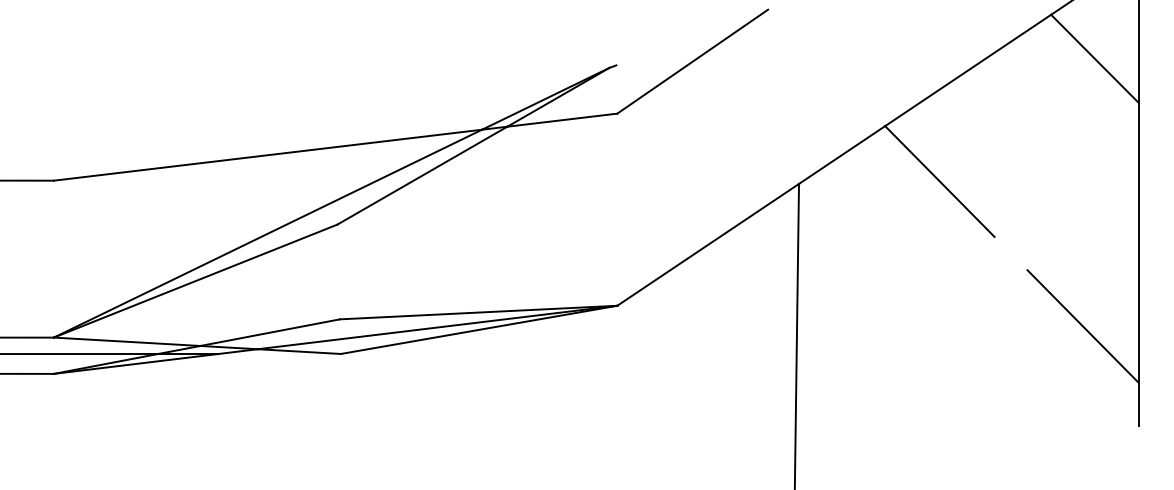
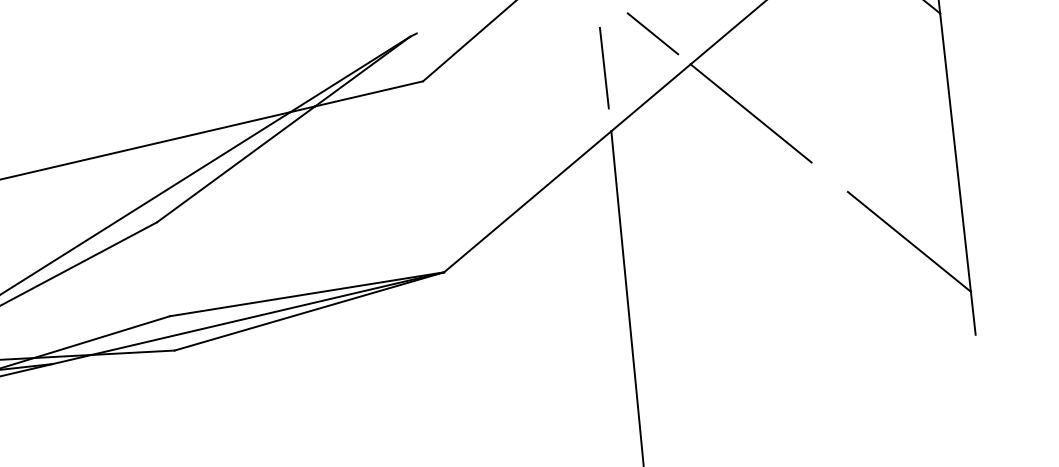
line: (850, 91) -> (652, 33), added
line: (799, 119) -> (604, 67), added

